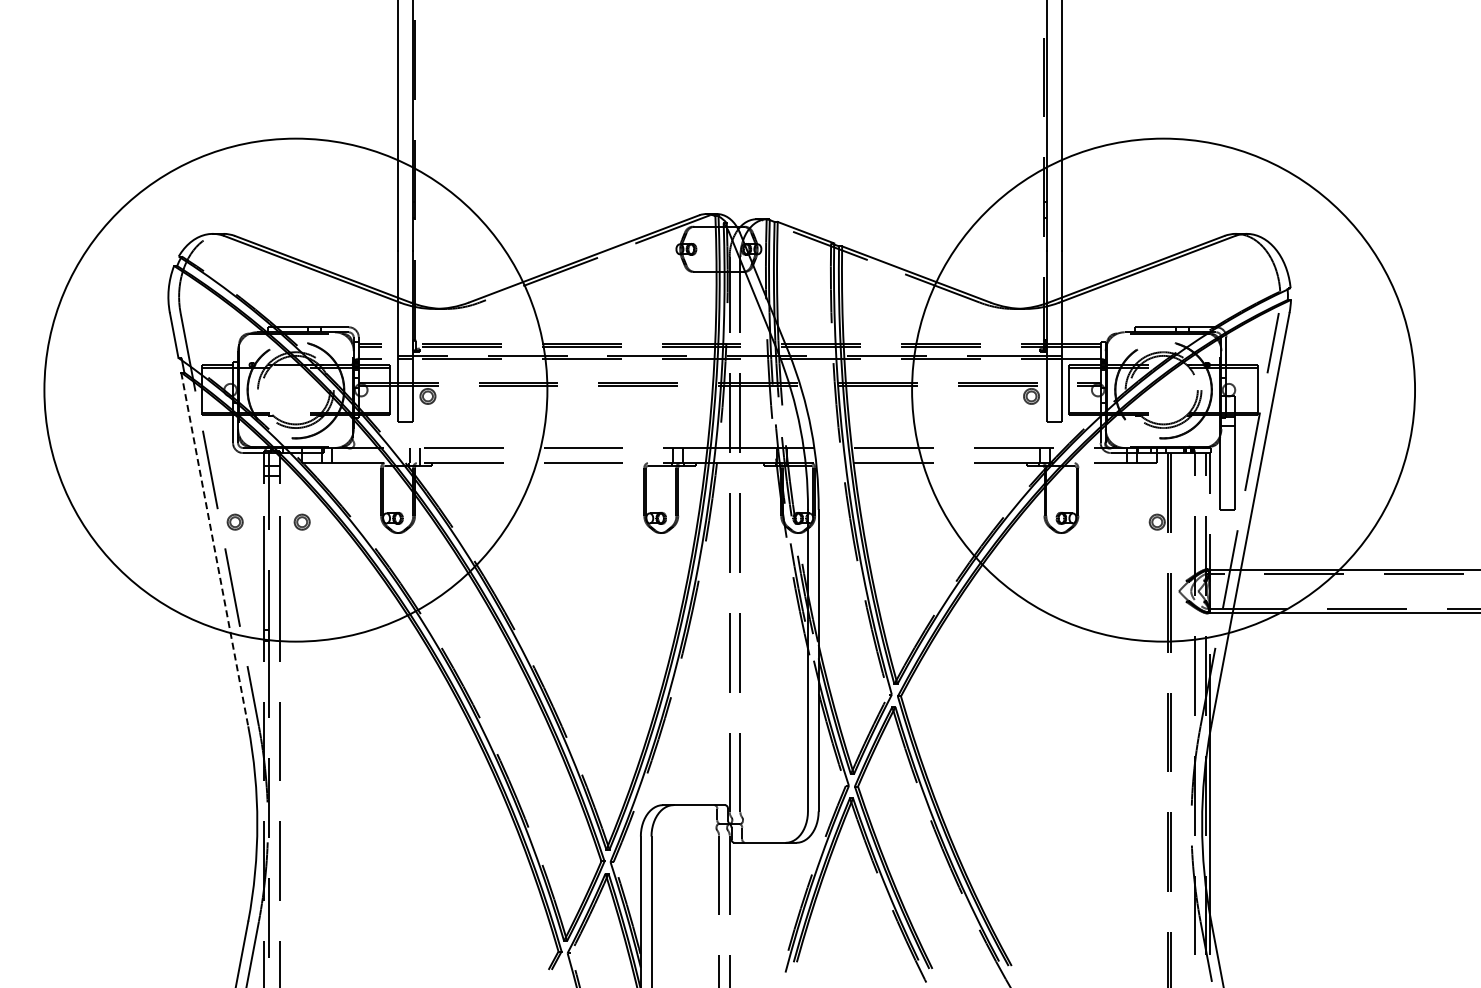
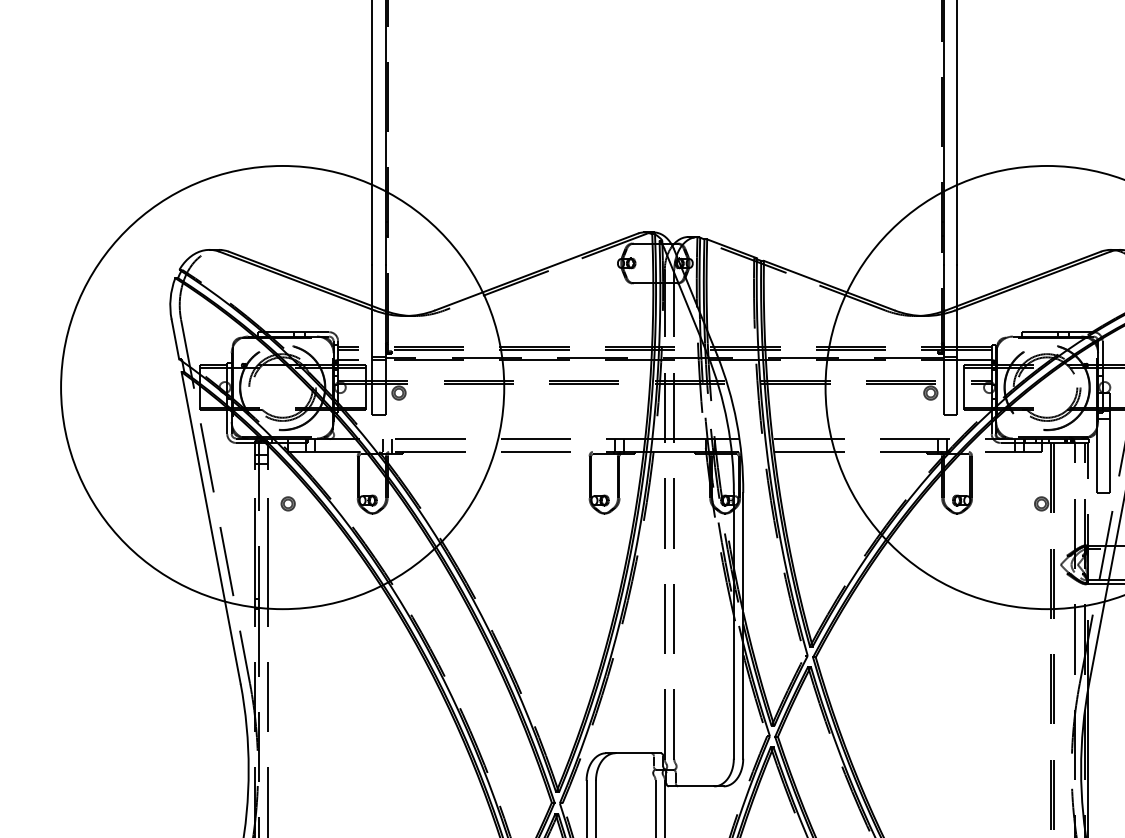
part: (234, 521) -> (228, 503), removed
line: (214, 549) -> (210, 527), dashed -> solid

